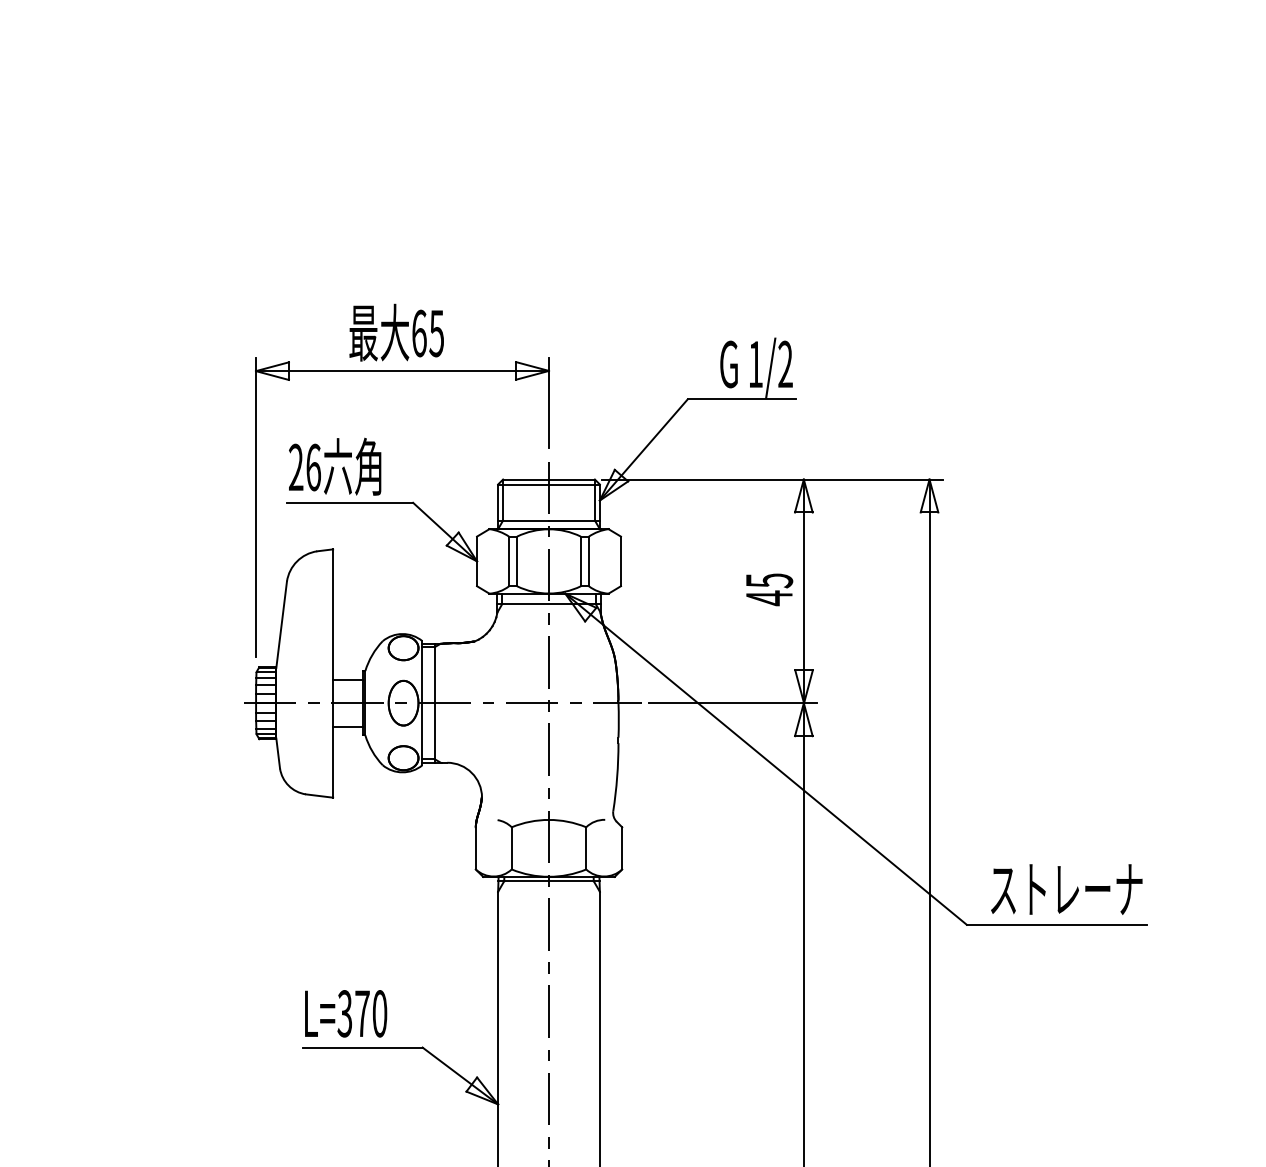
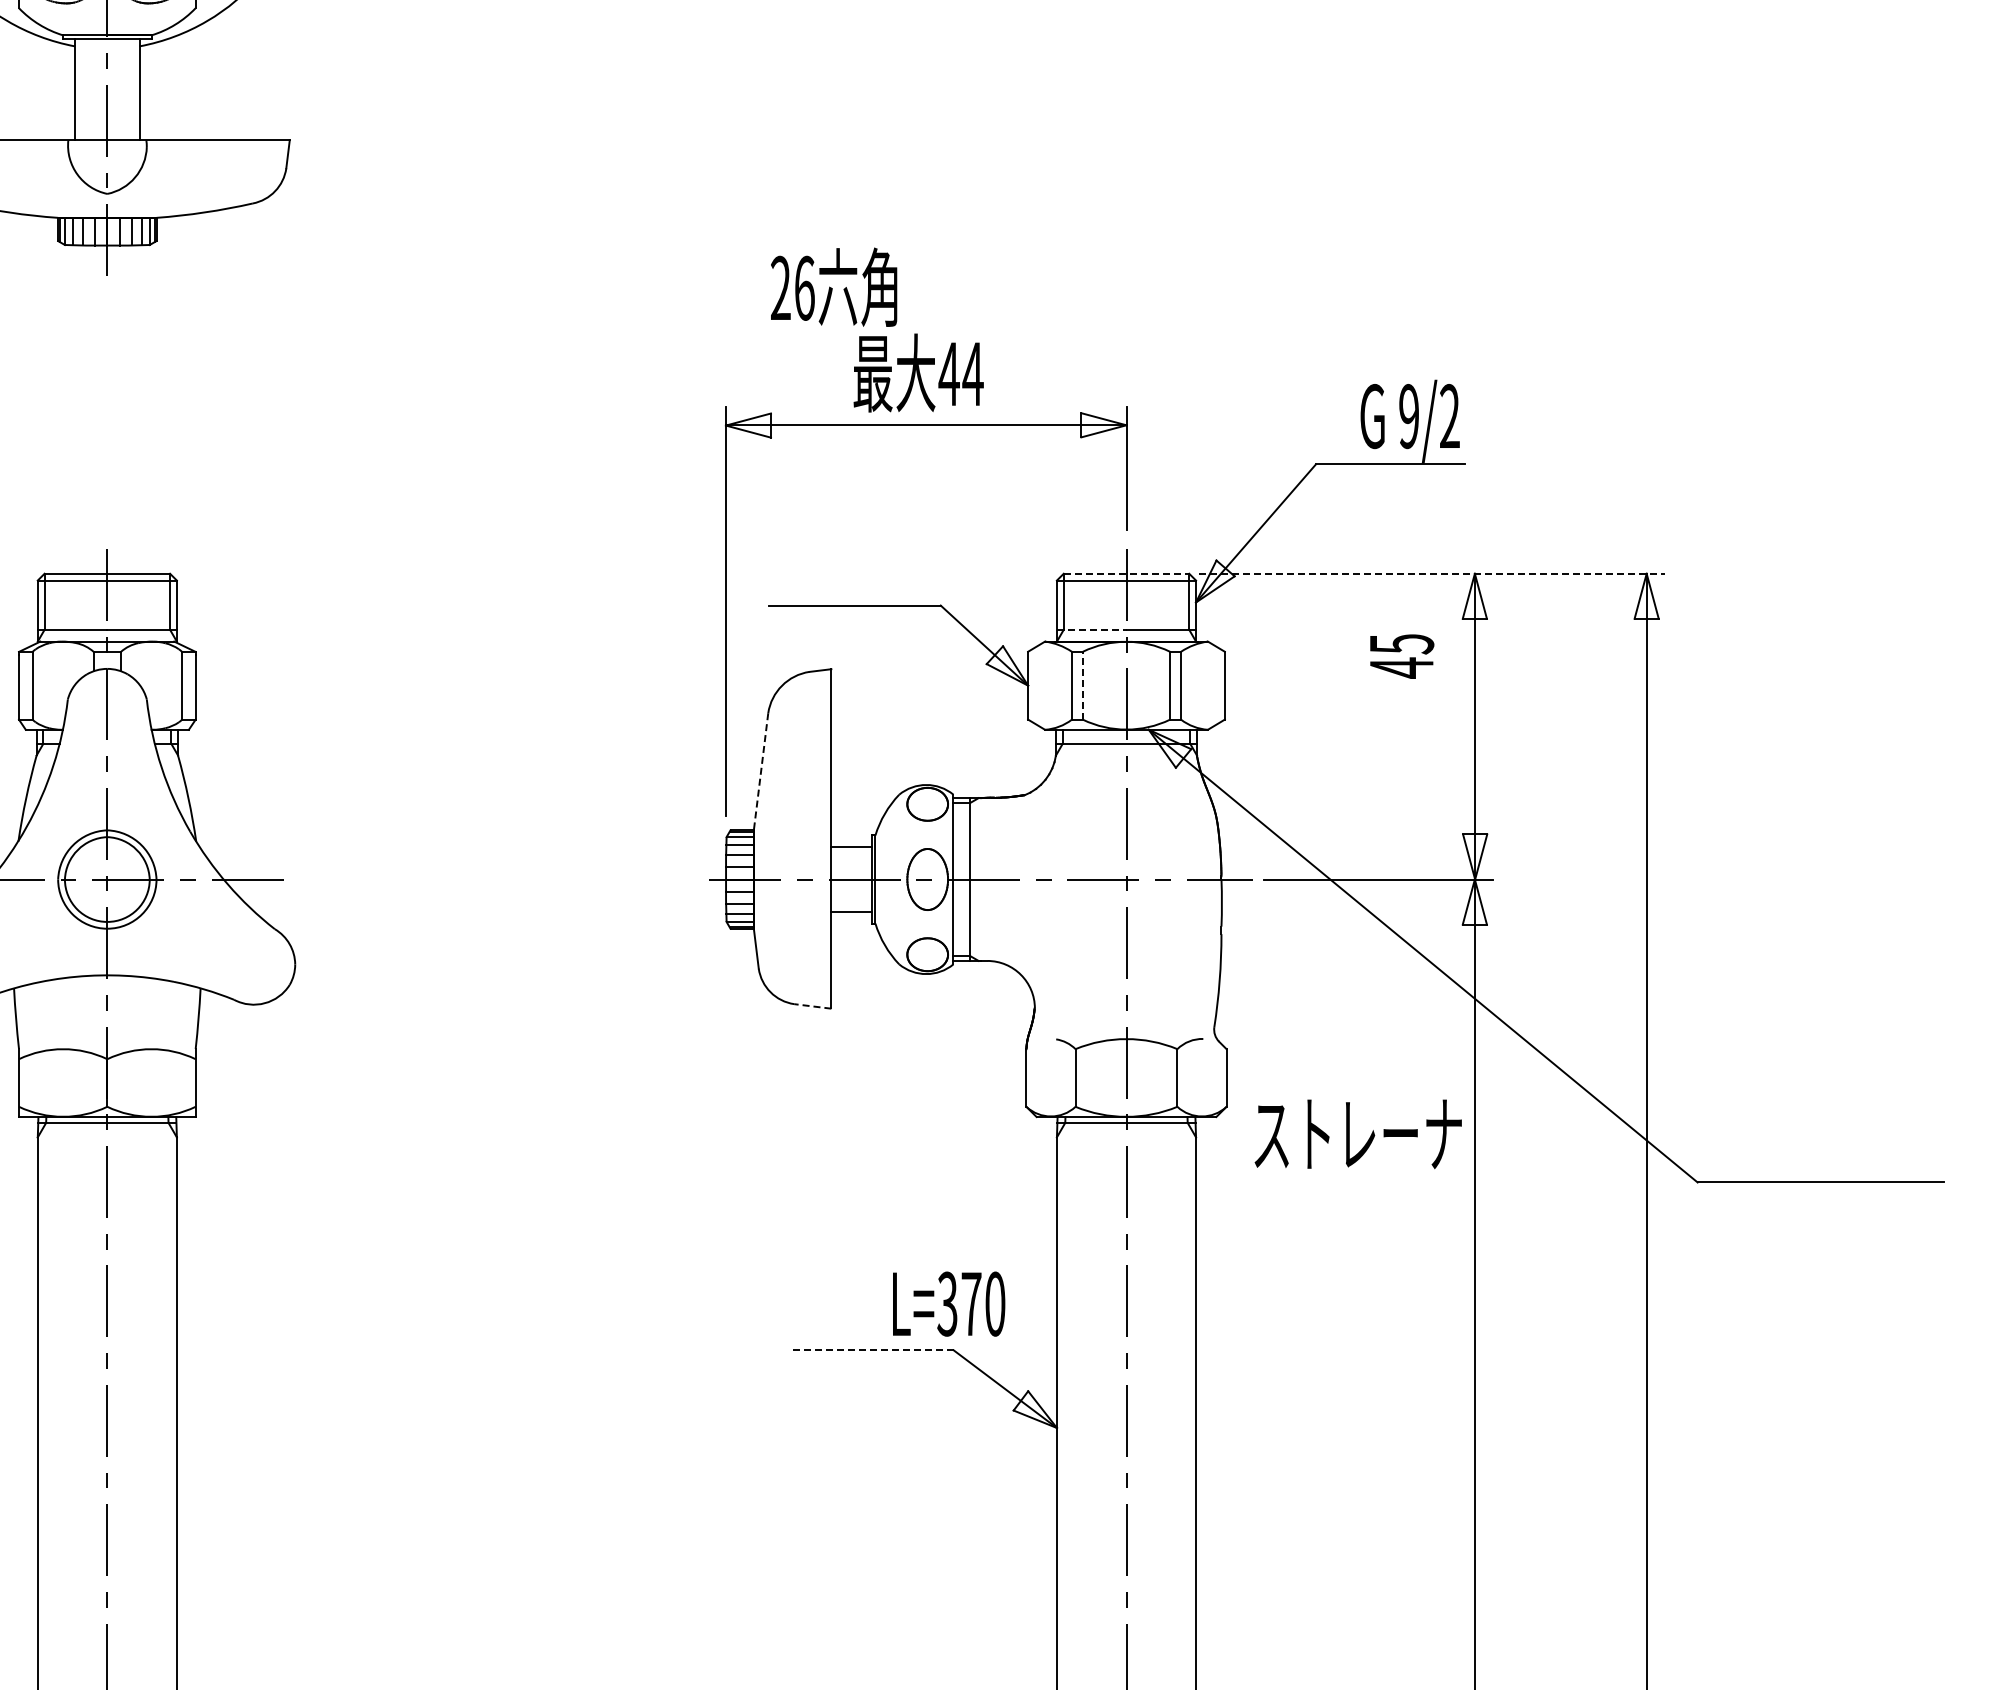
text: (427, 333) -> (960, 373), 65 -> 44
text: (755, 364) -> (1408, 416), 1/2 -> 9/2
text: (335, 466) -> (834, 286), moved
line: (549, 479) -> (1126, 573), solid -> dashed
line: (772, 479) -> (1432, 573), solid -> dashed
line: (523, 520) -> (1091, 629), solid -> dashed
line: (516, 561) -> (1082, 685), solid -> dashed
text: (769, 589) -> (1402, 656), moved
line: (281, 624) -> (760, 772), solid -> dashed
line: (319, 796) -> (812, 1006), solid -> dashed
text: (1066, 889) -> (1357, 1134), moved
text: (346, 1013) -> (949, 1303), moved
line: (362, 1047) -> (871, 1350), solid -> dashed

